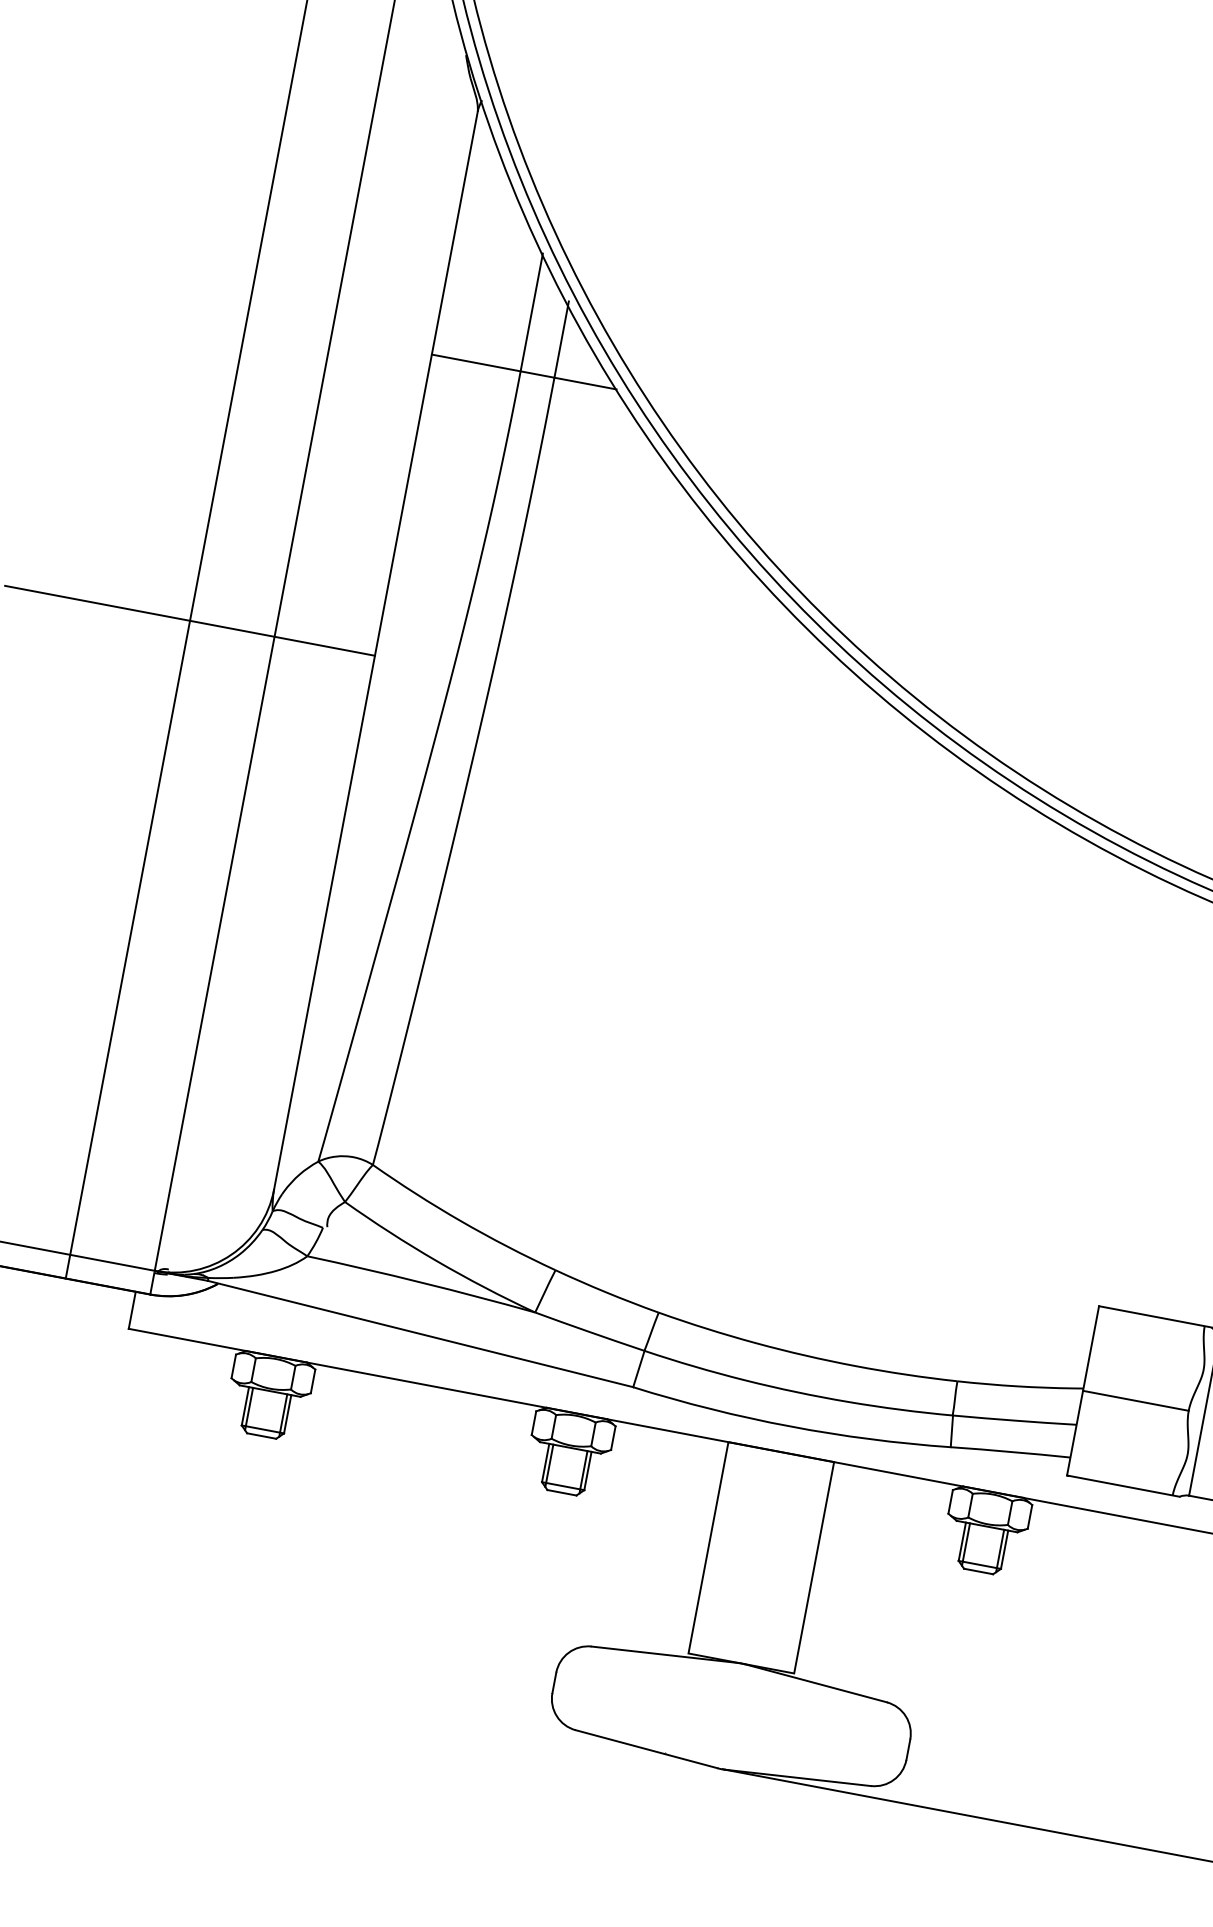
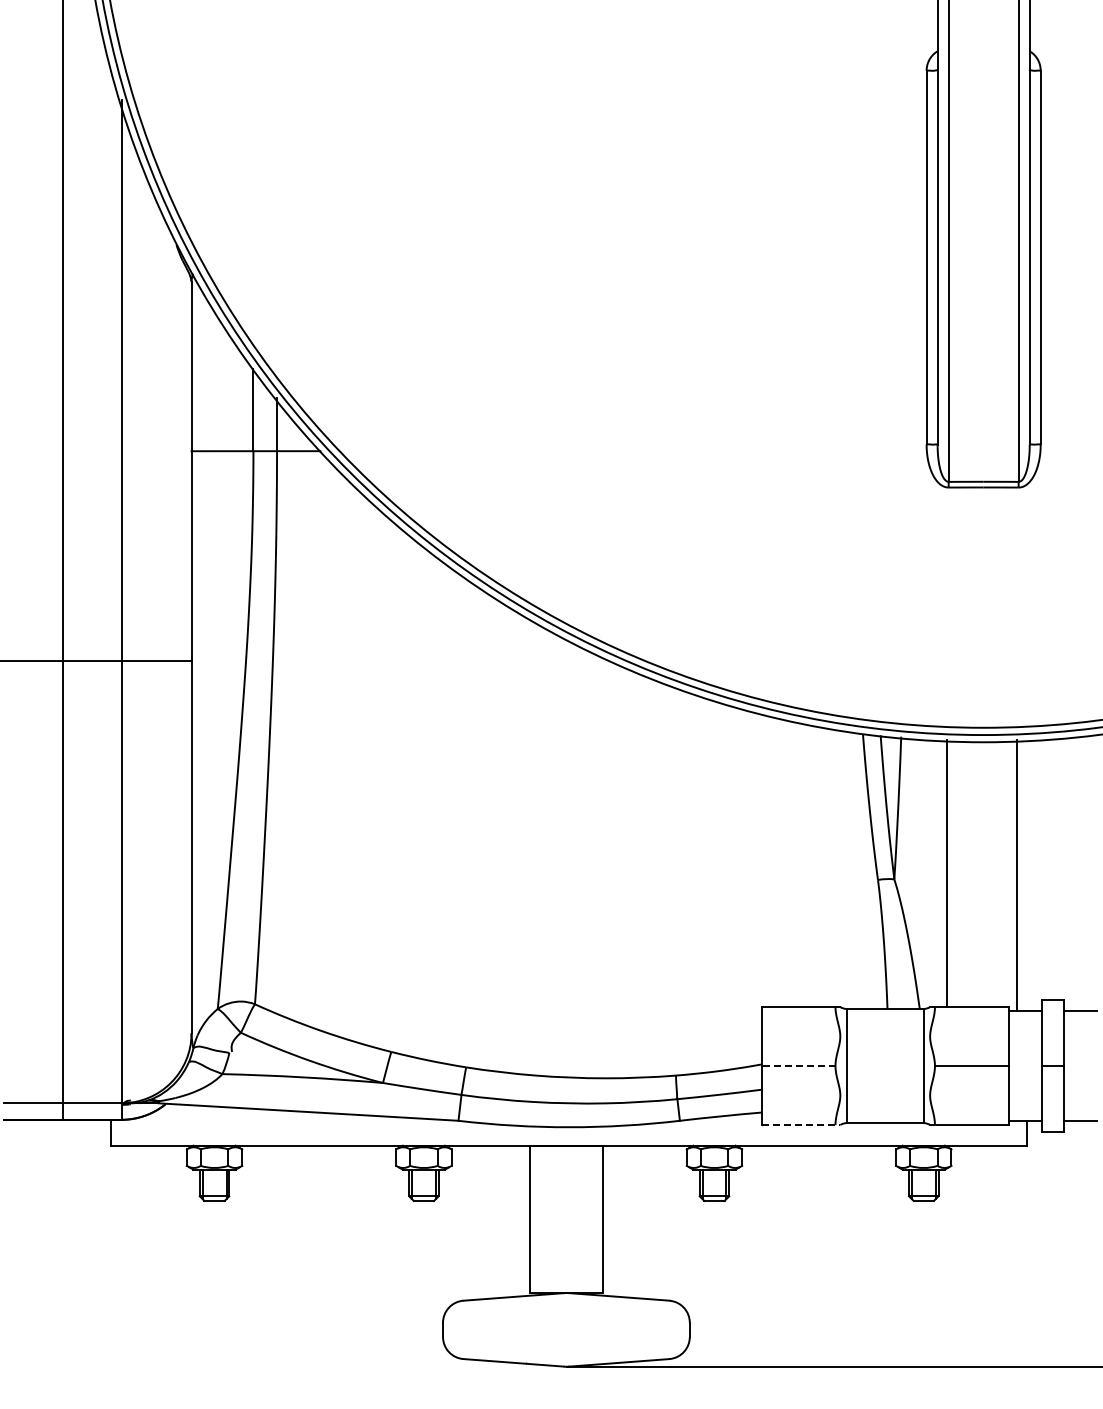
line: (1135, 1401) -> (798, 1066), solid -> dashed
line: (1123, 1486) -> (801, 1125), solid -> dashed

